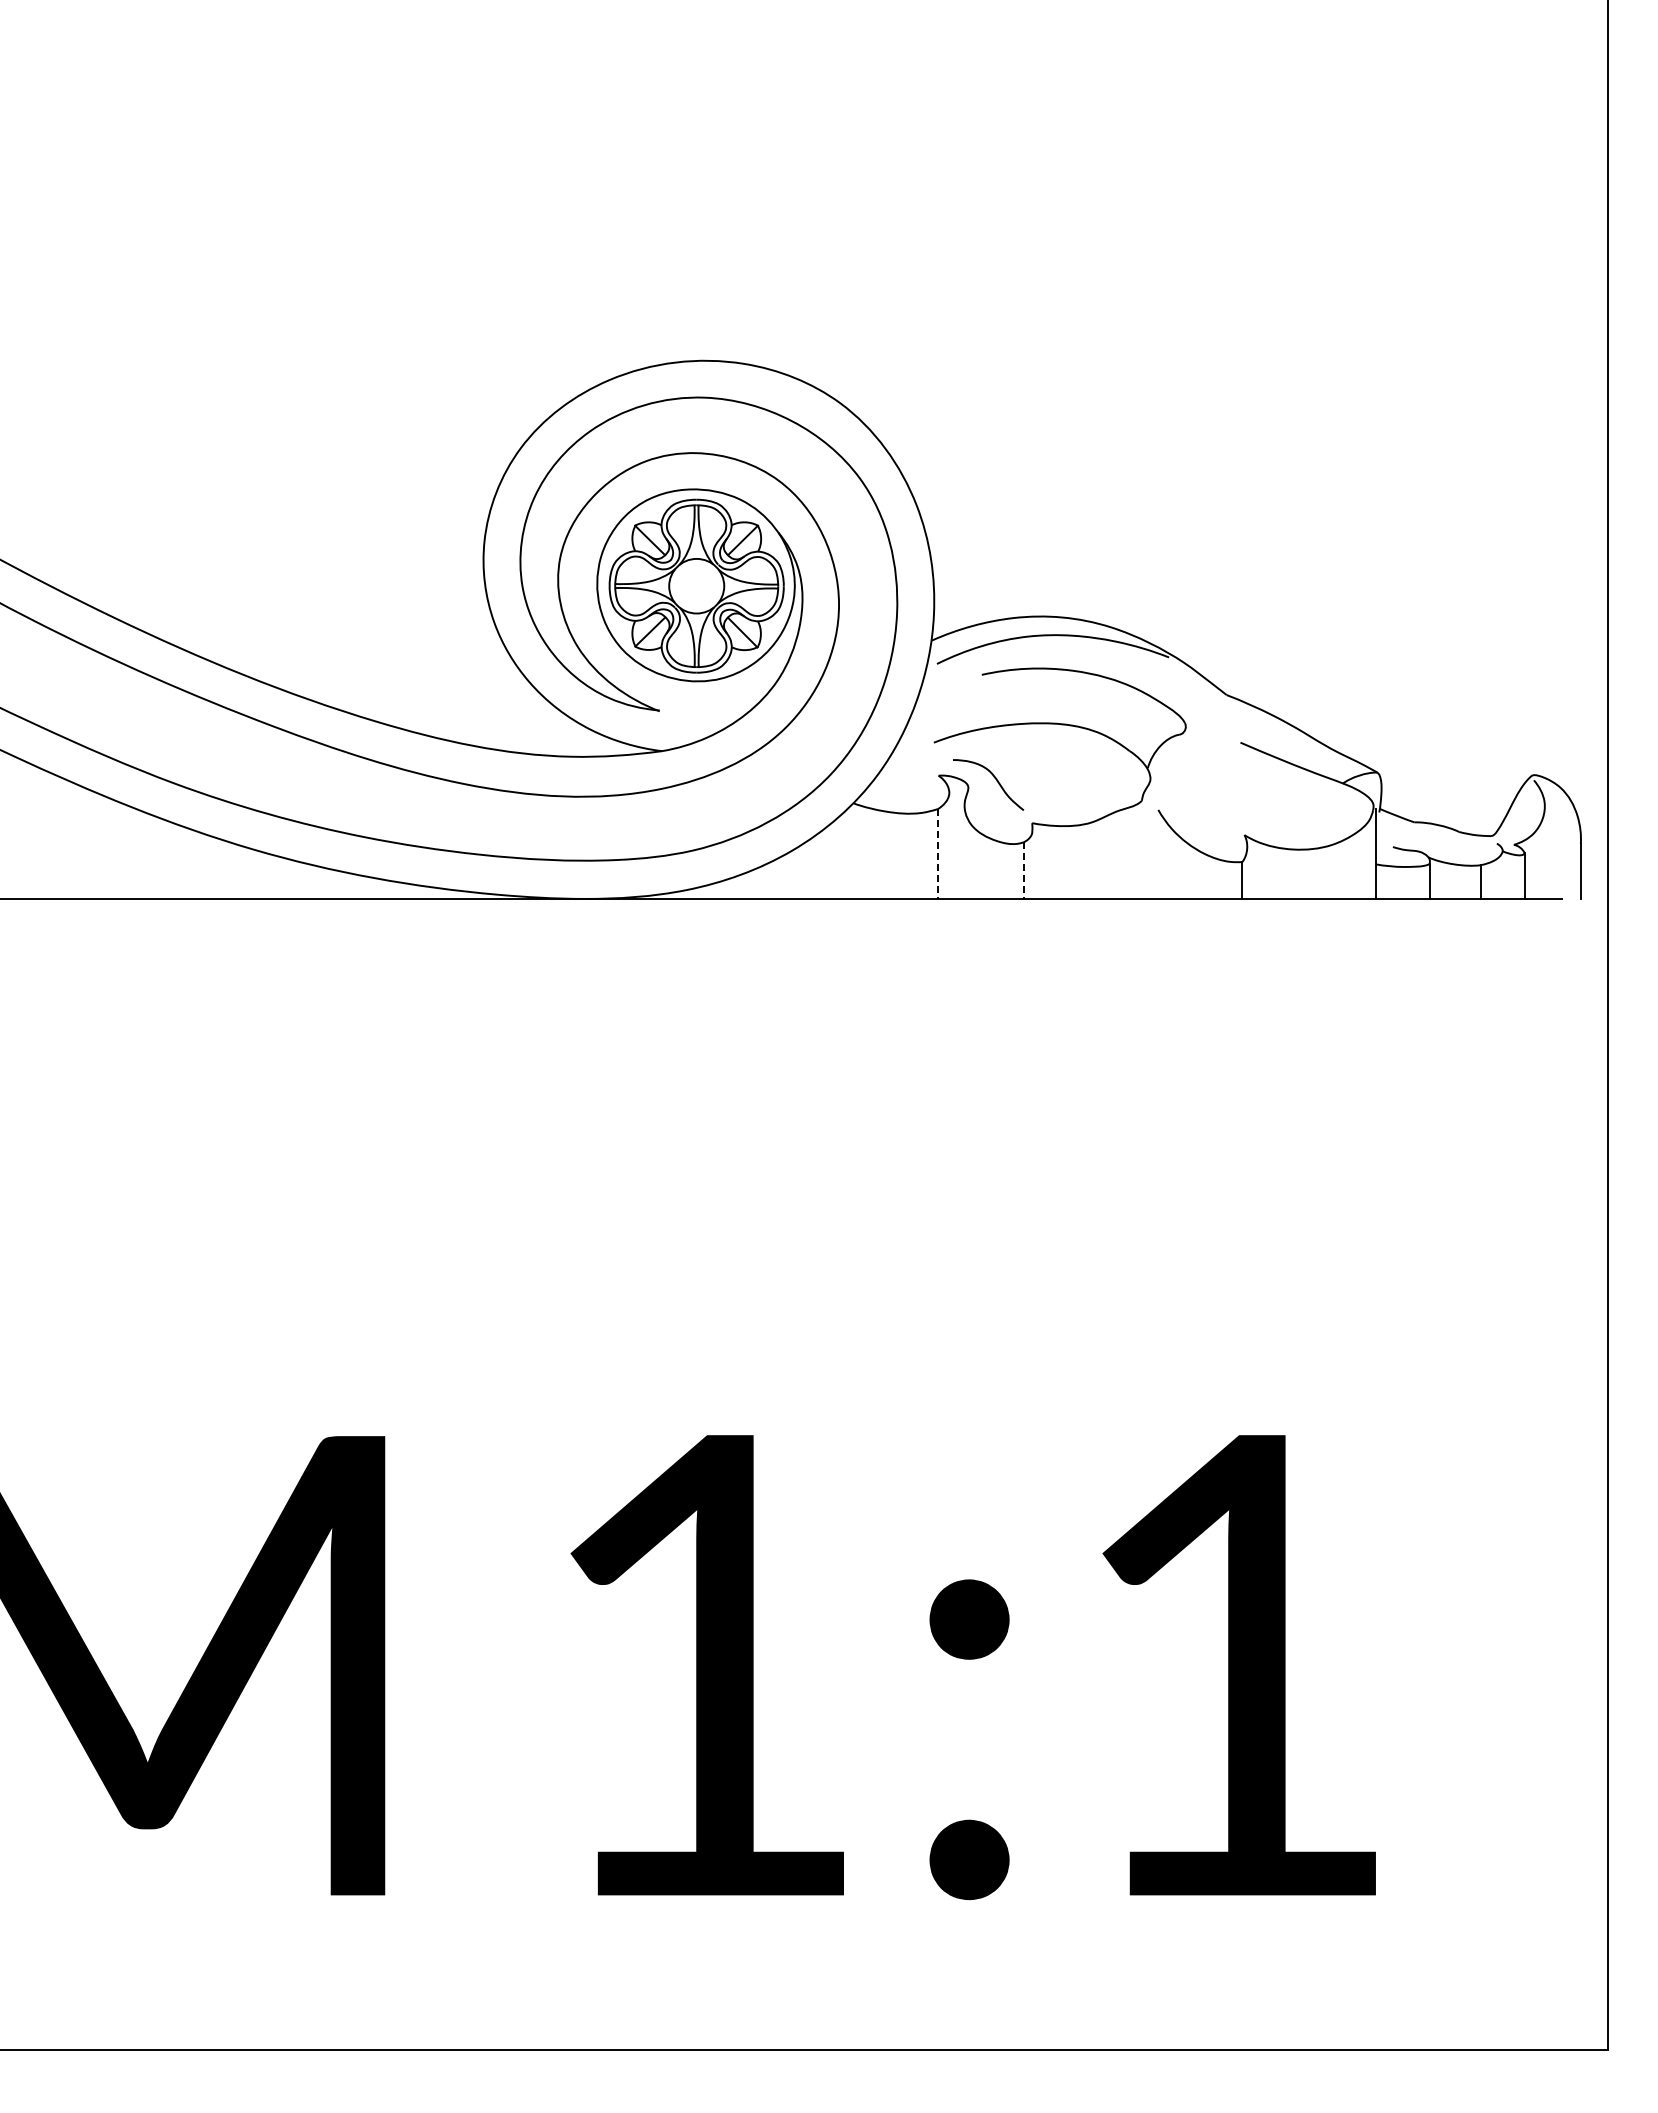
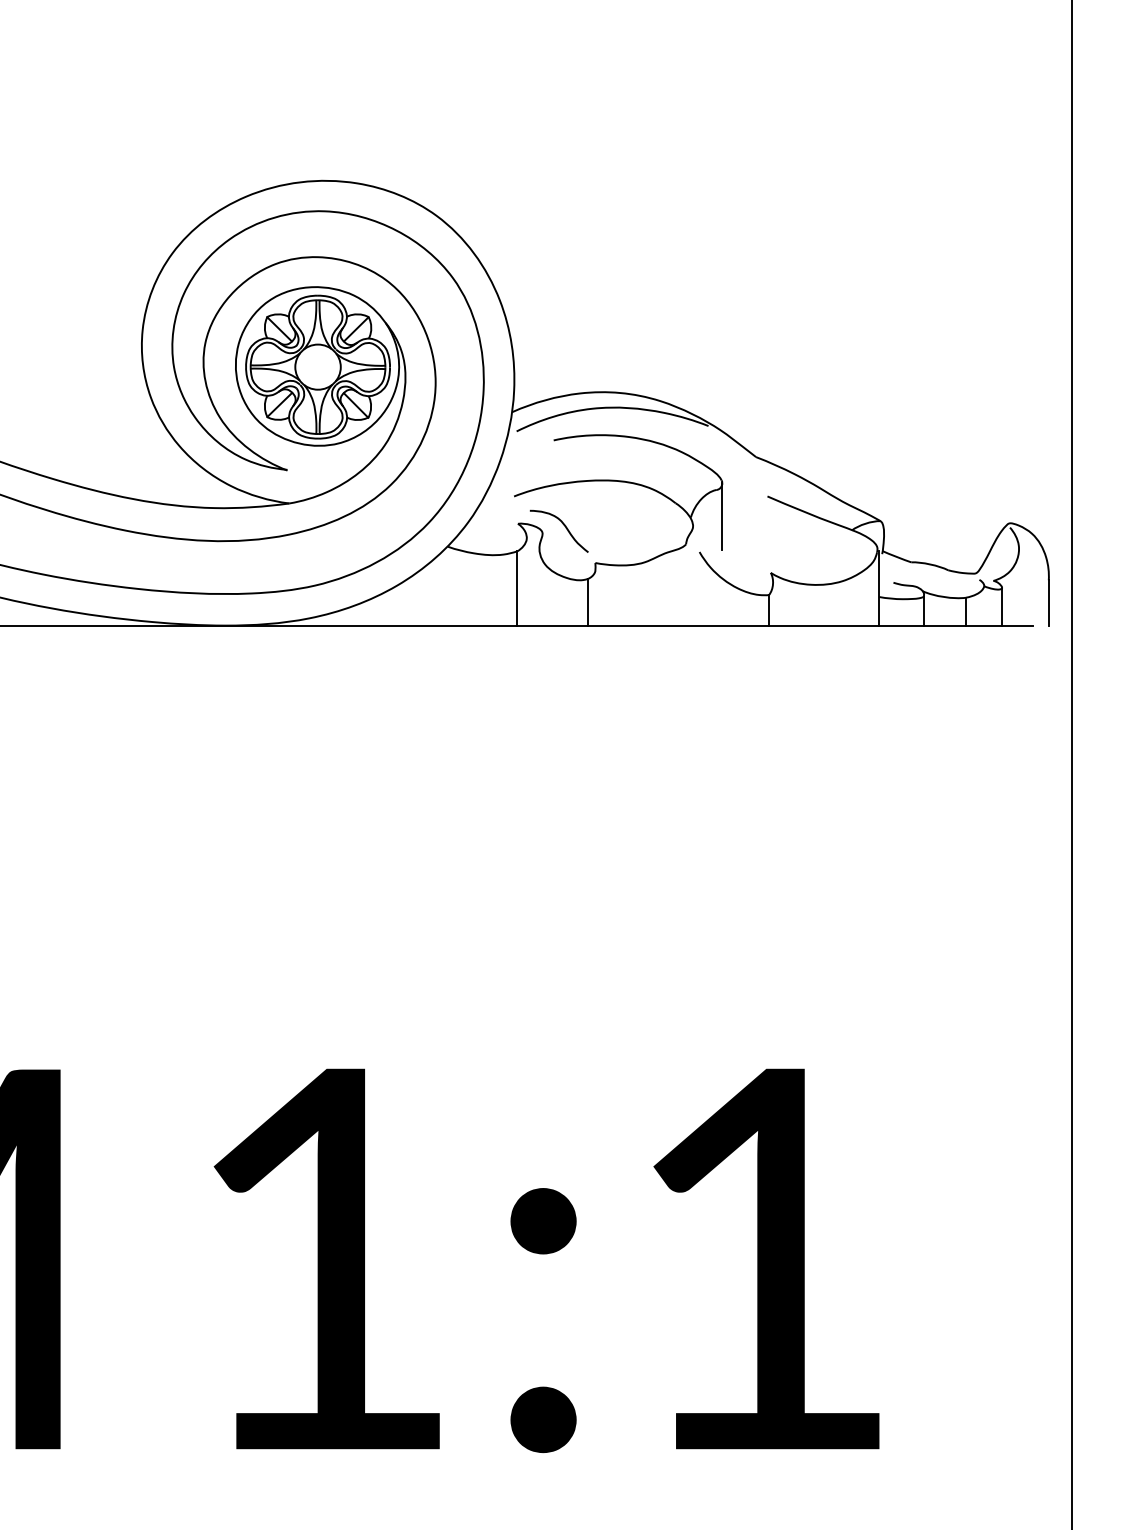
line: (1185, 766) -> (722, 516), added
line: (937, 854) -> (517, 588), dashed -> solid
line: (1023, 871) -> (588, 602), dashed -> solid

